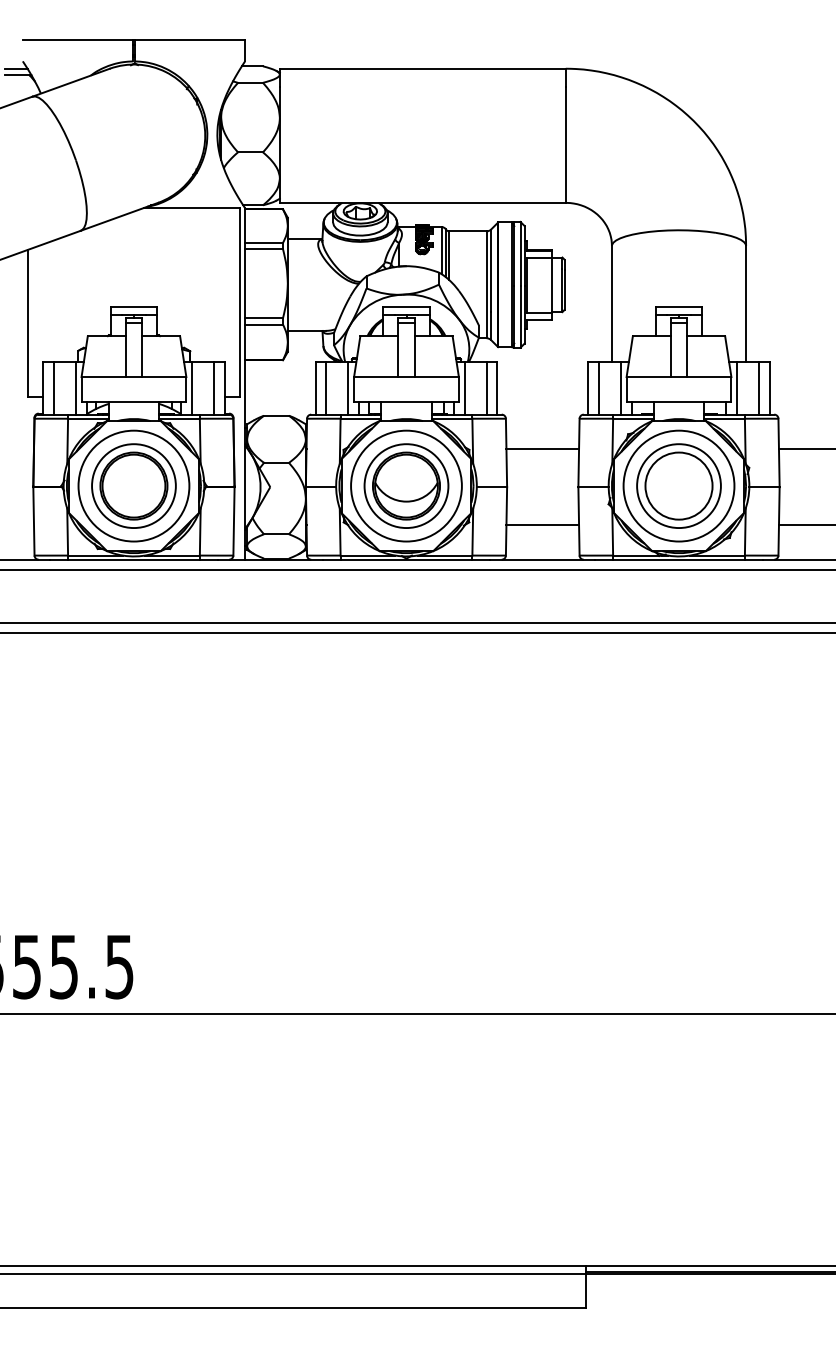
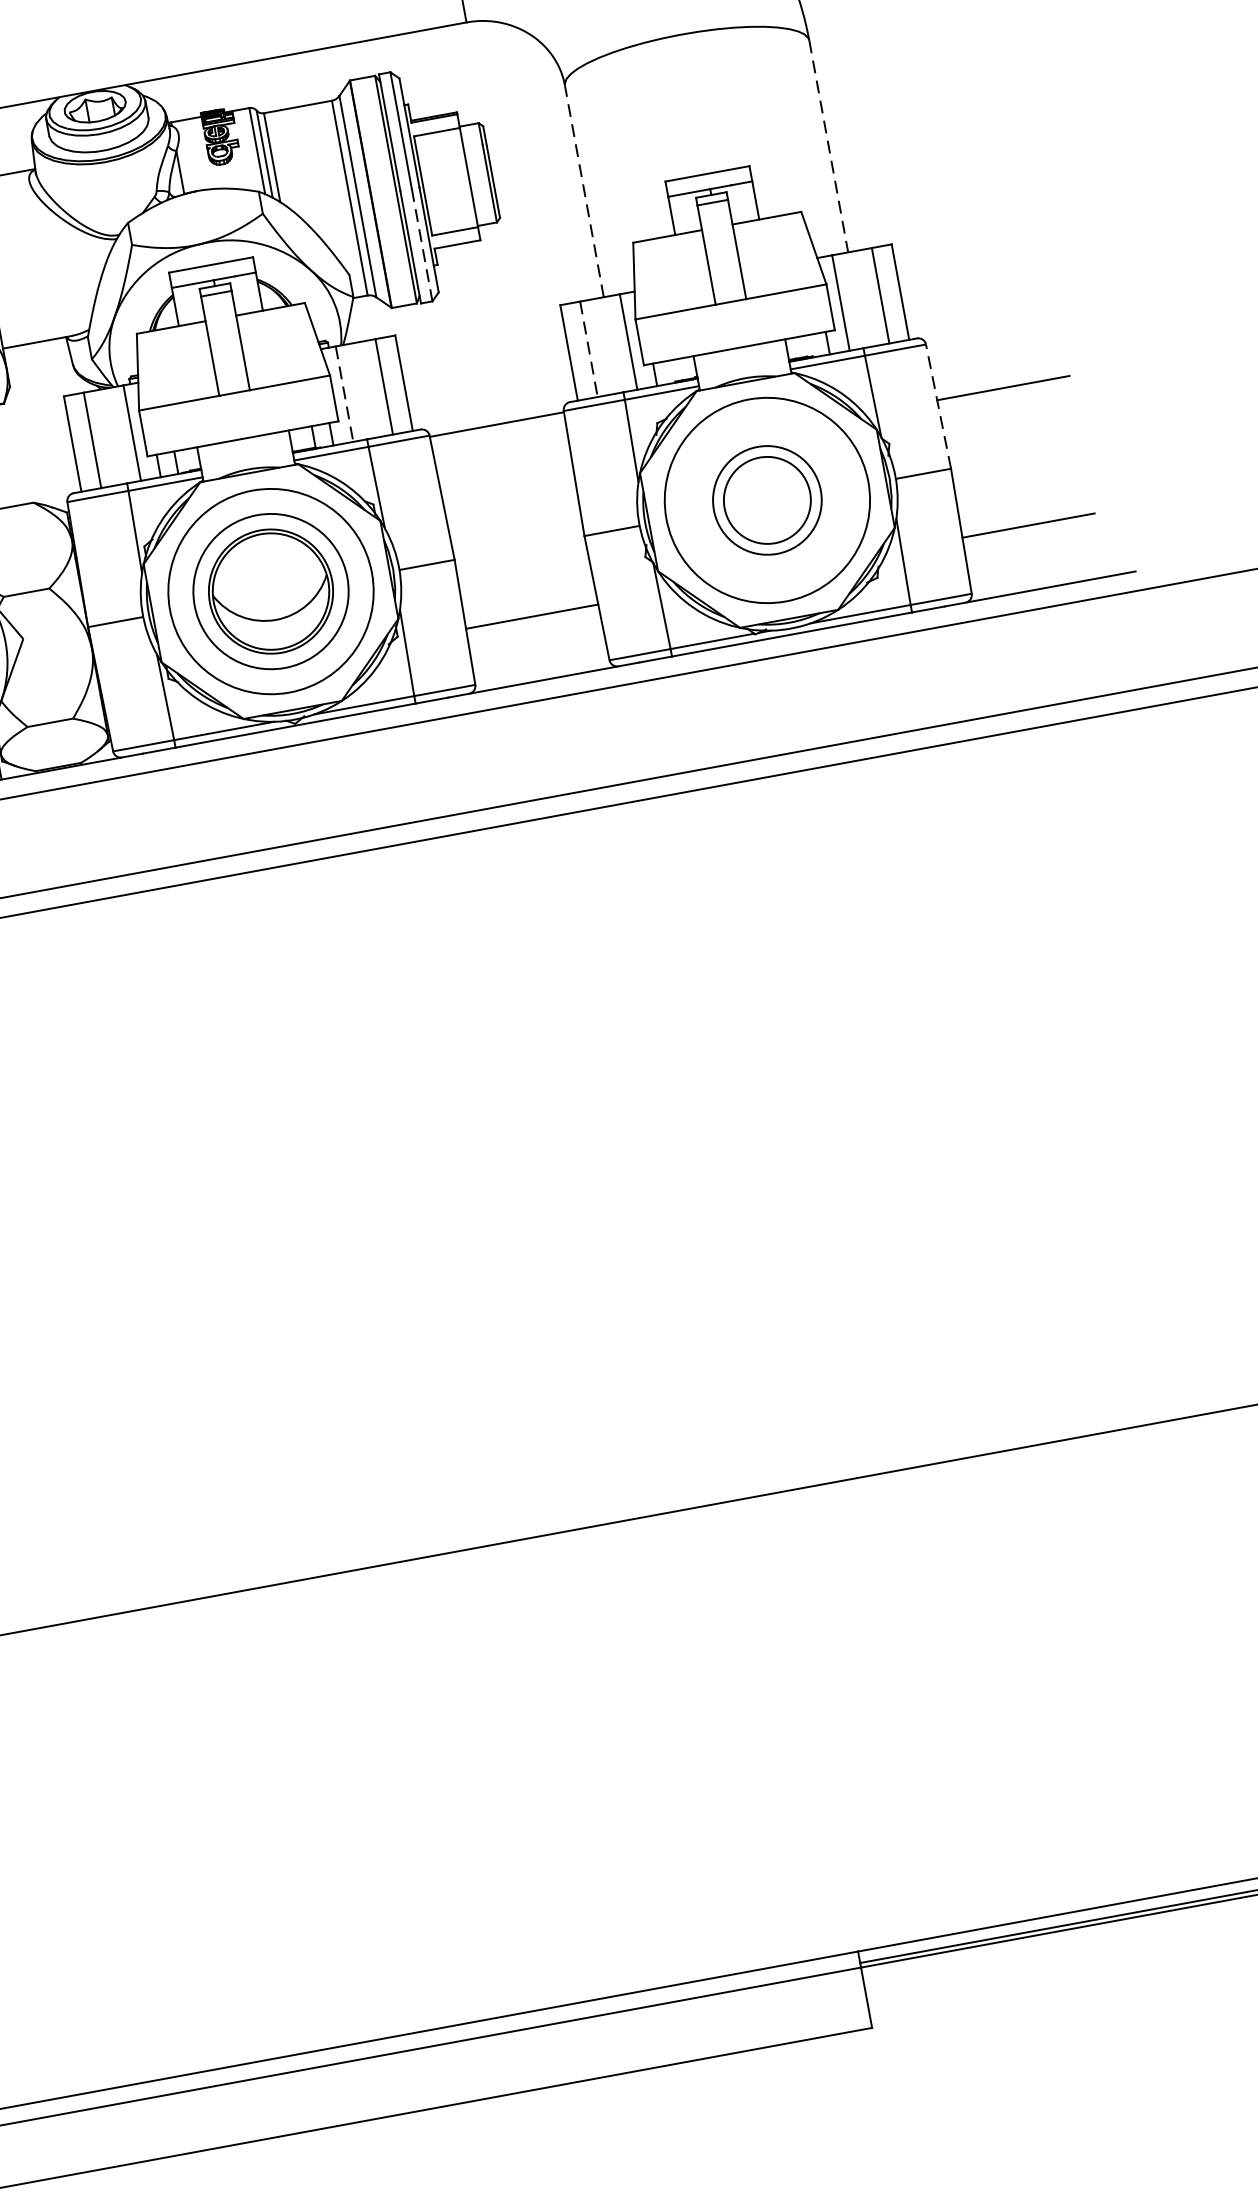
line: (611, 303) -> (583, 190), solid -> dashed
line: (746, 304) -> (829, 147), solid -> dashed
line: (520, 316) -> (421, 244), solid -> dashed
line: (464, 388) -> (344, 394), solid -> dashed
line: (598, 388) -> (588, 349), solid -> dashed
line: (542, 449) -> (496, 424), moved
line: (779, 452) -> (939, 405), solid -> dashed
part: (678, 485) -> (766, 499), size x0.7

